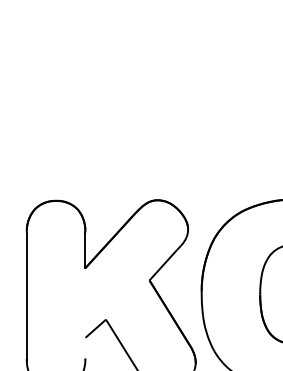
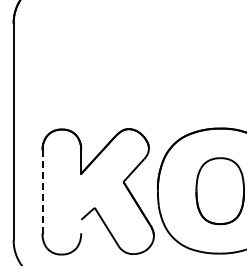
line: (26, 296) -> (42, 192), solid -> dashed

